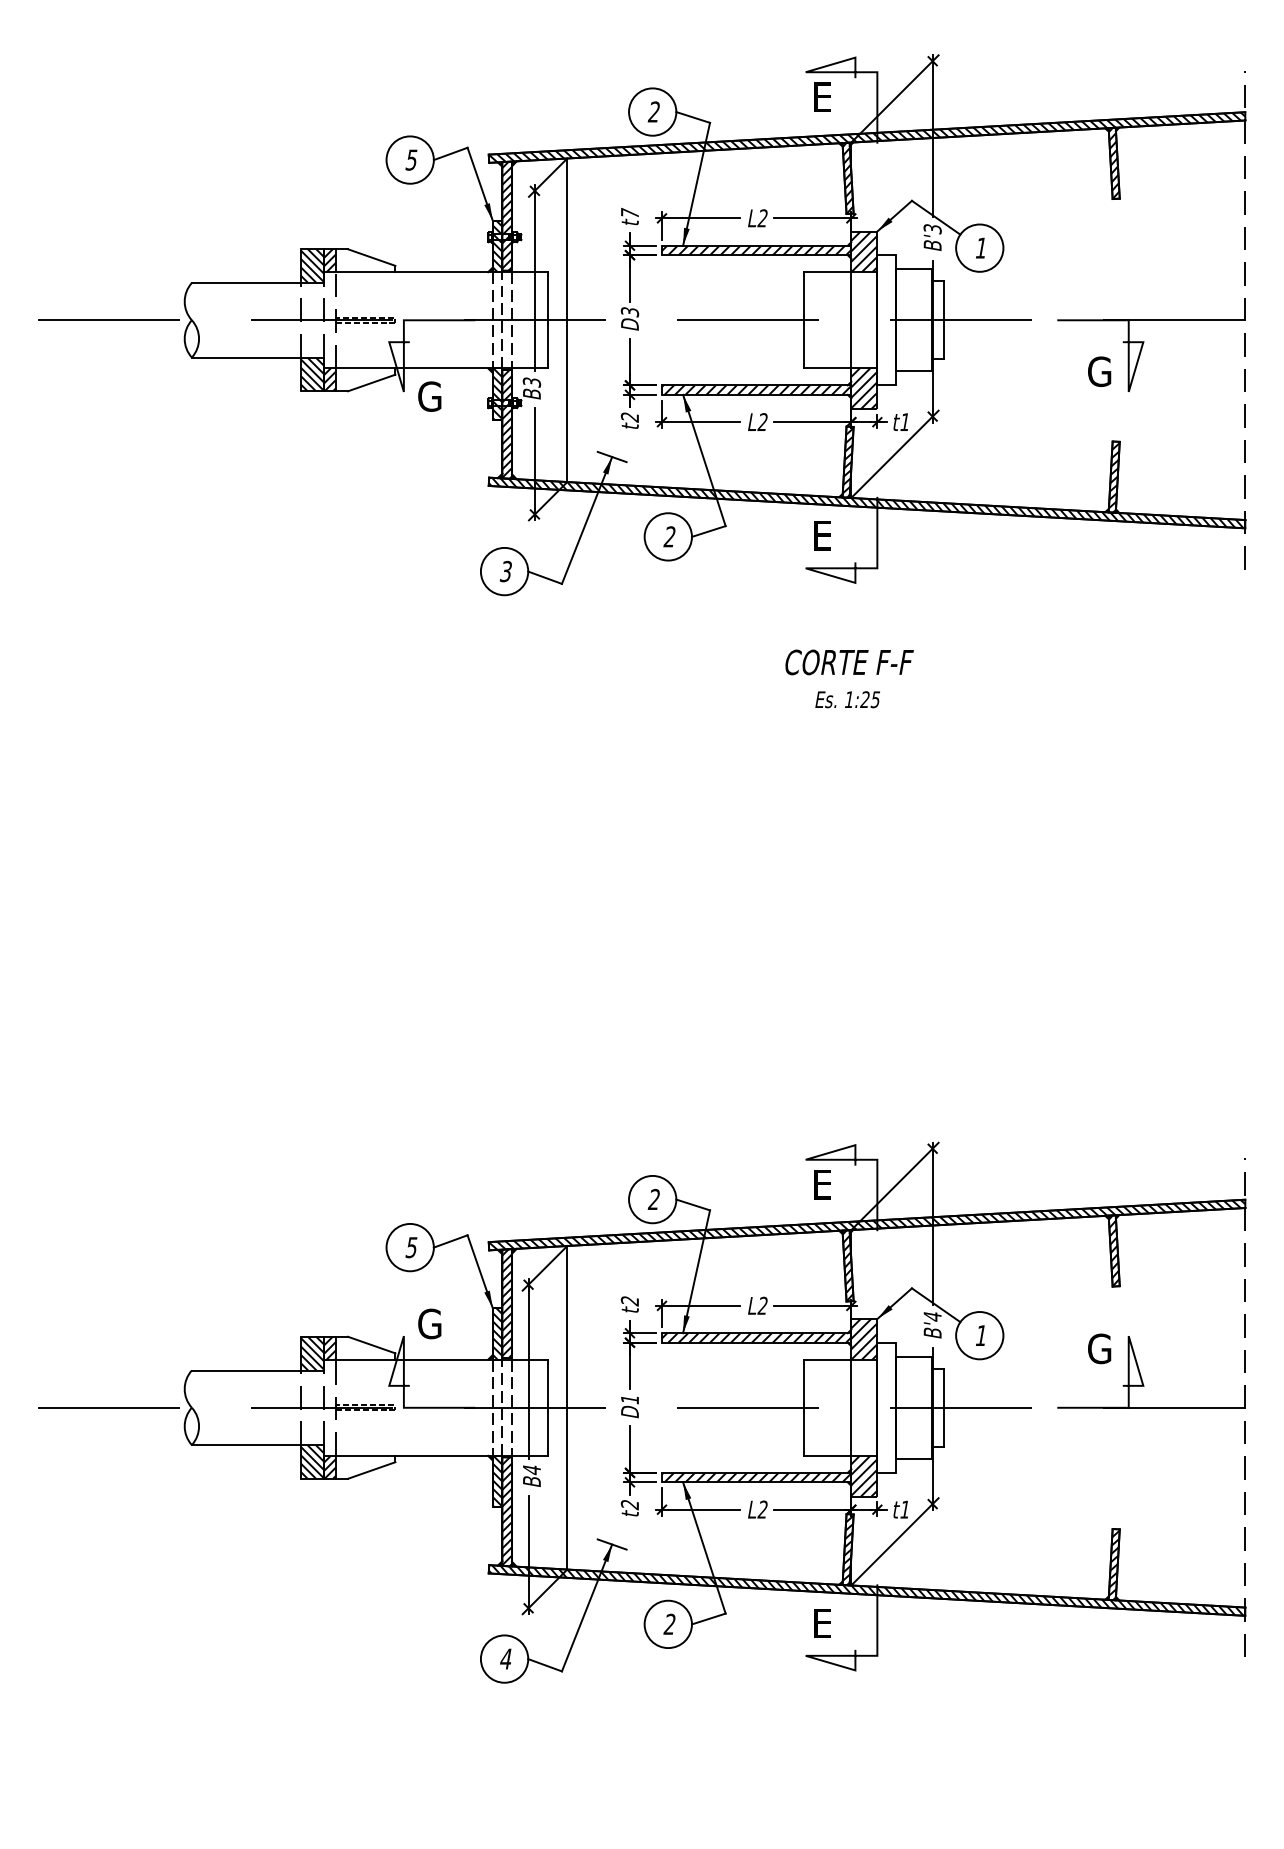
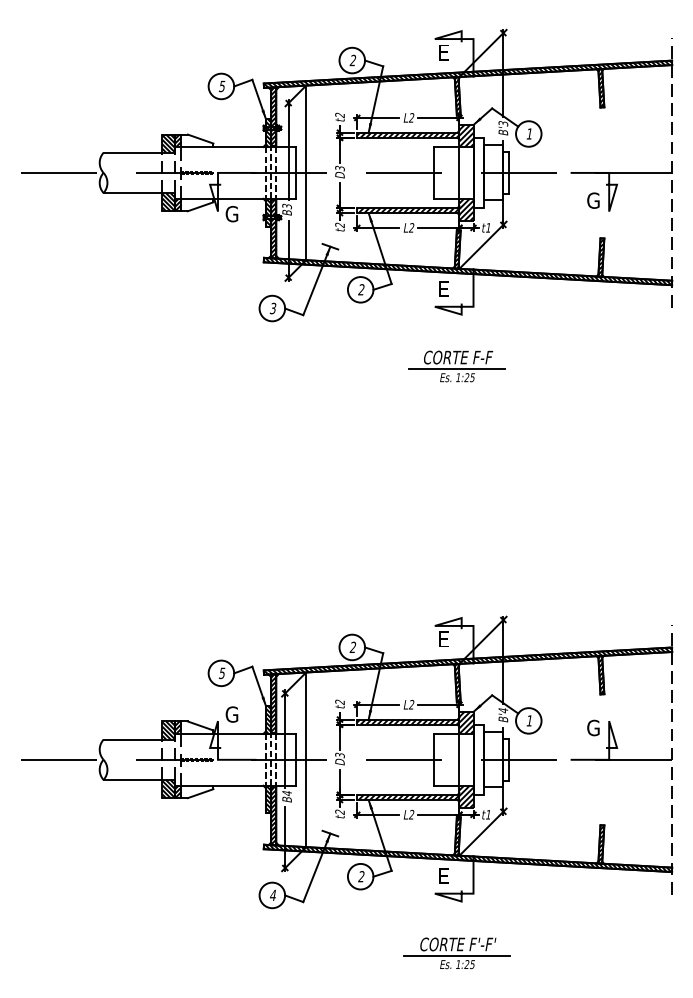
text: (629, 213) -> (339, 115), t7 -> t2
line: (845, 682) -> (456, 368), added
text: (629, 1399) -> (339, 755), D1 -> D3
part: (845, 1766) -> (456, 953), added

